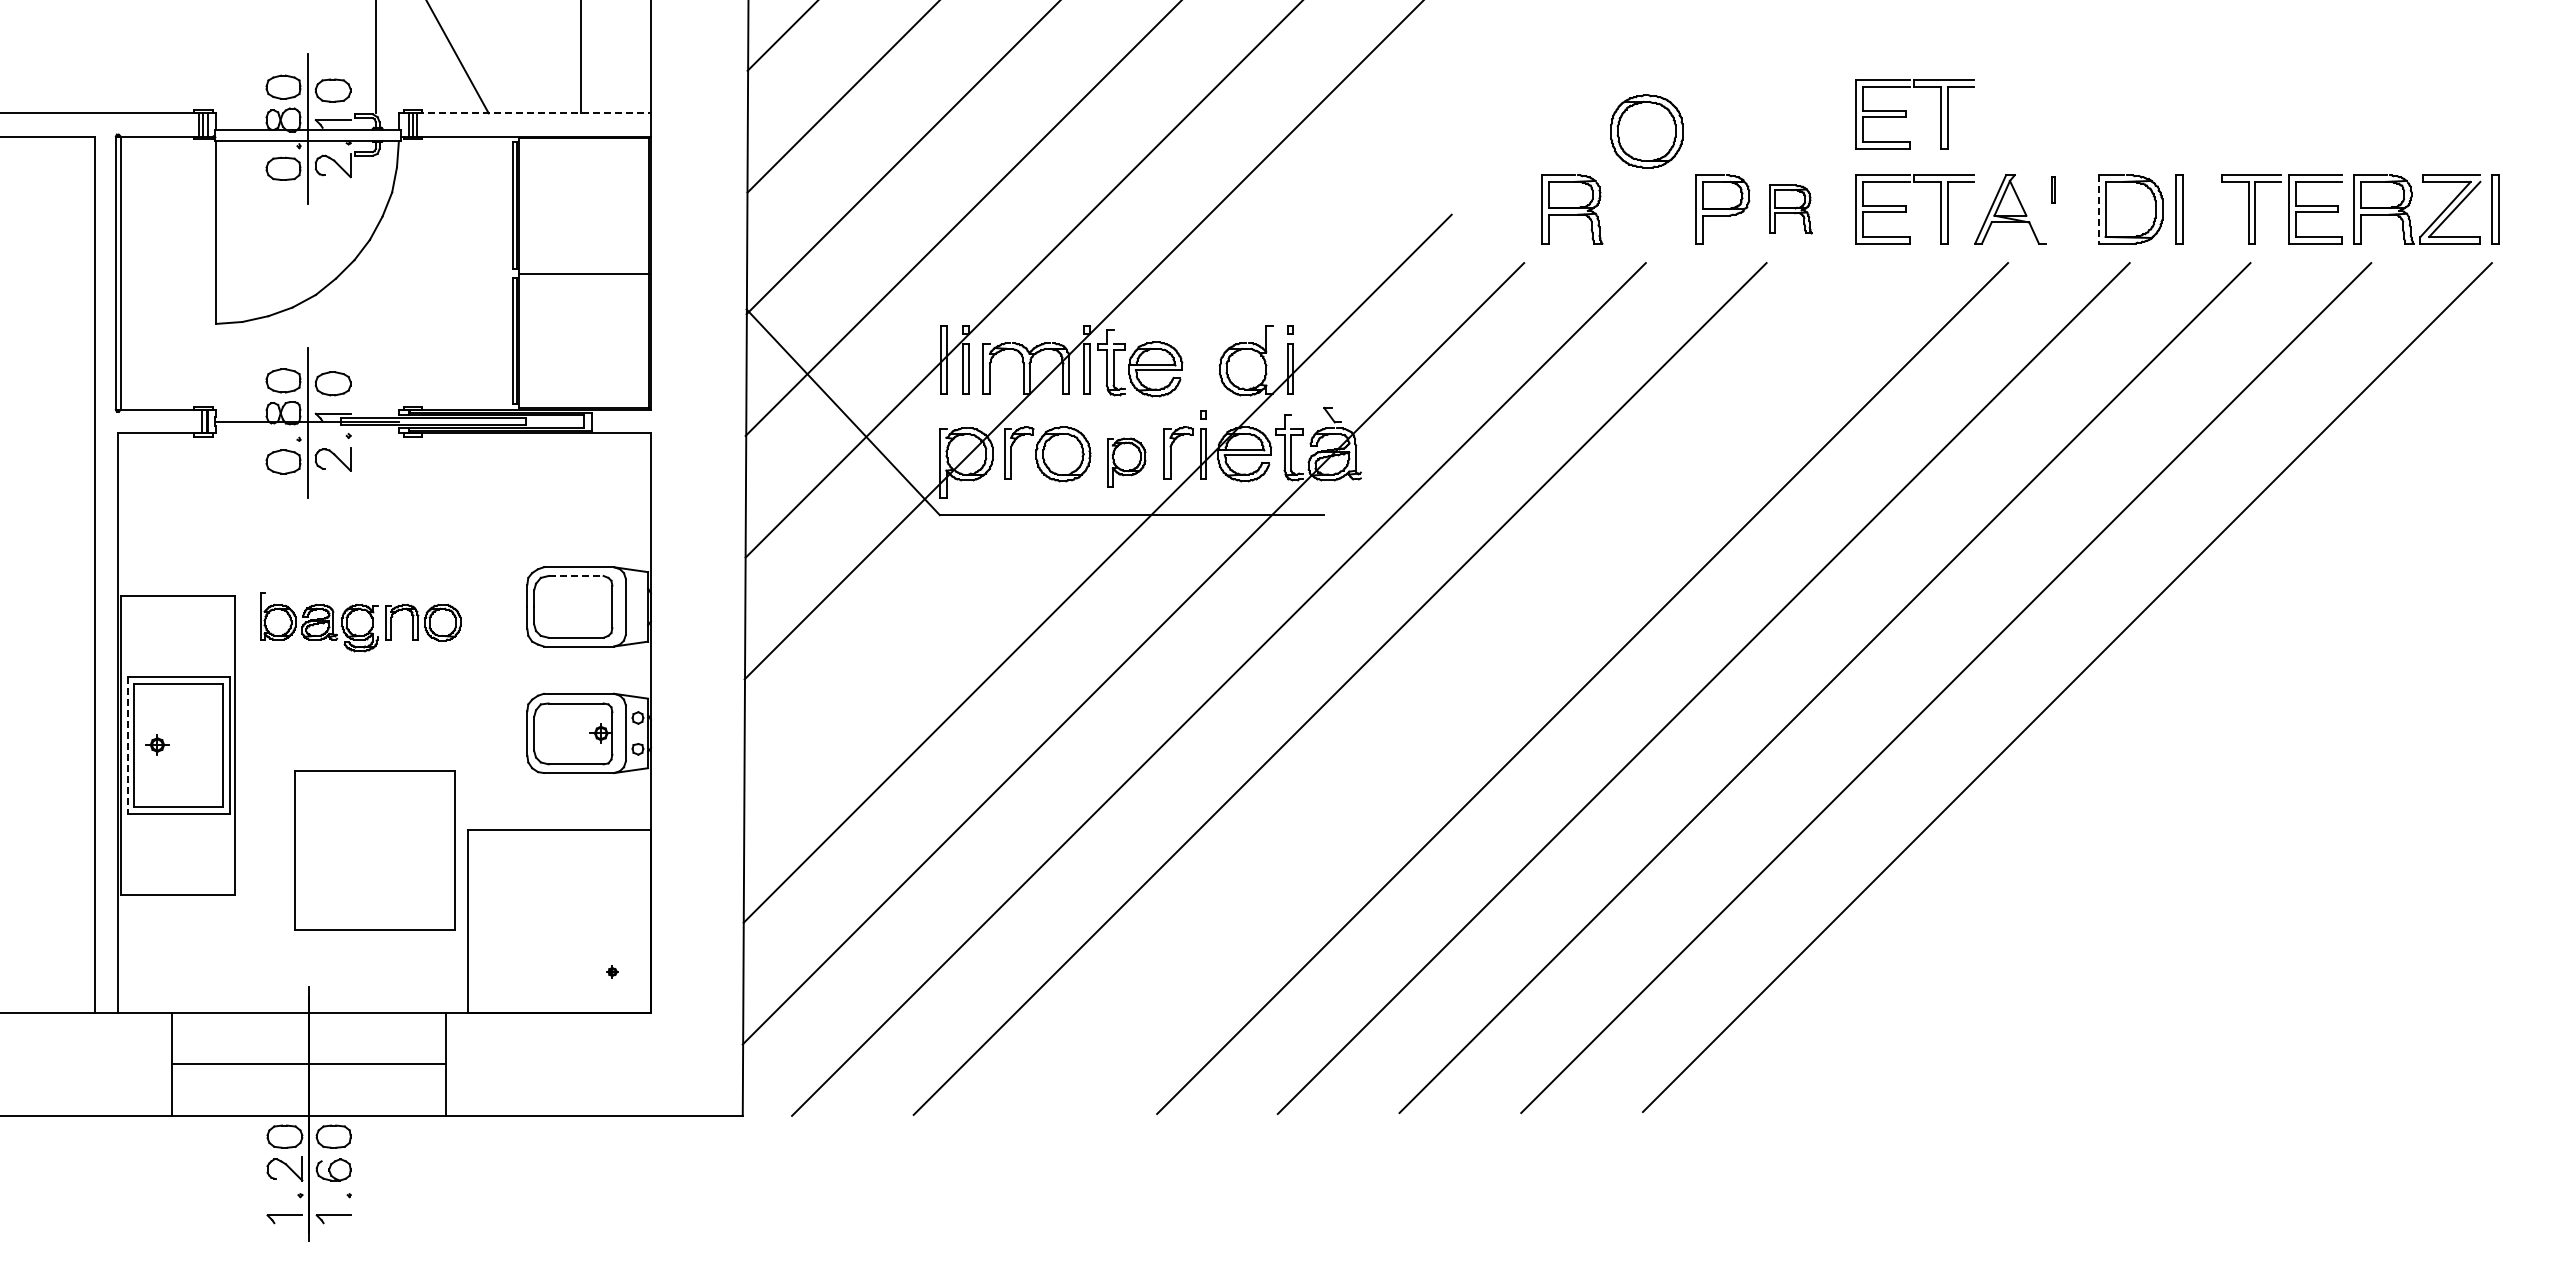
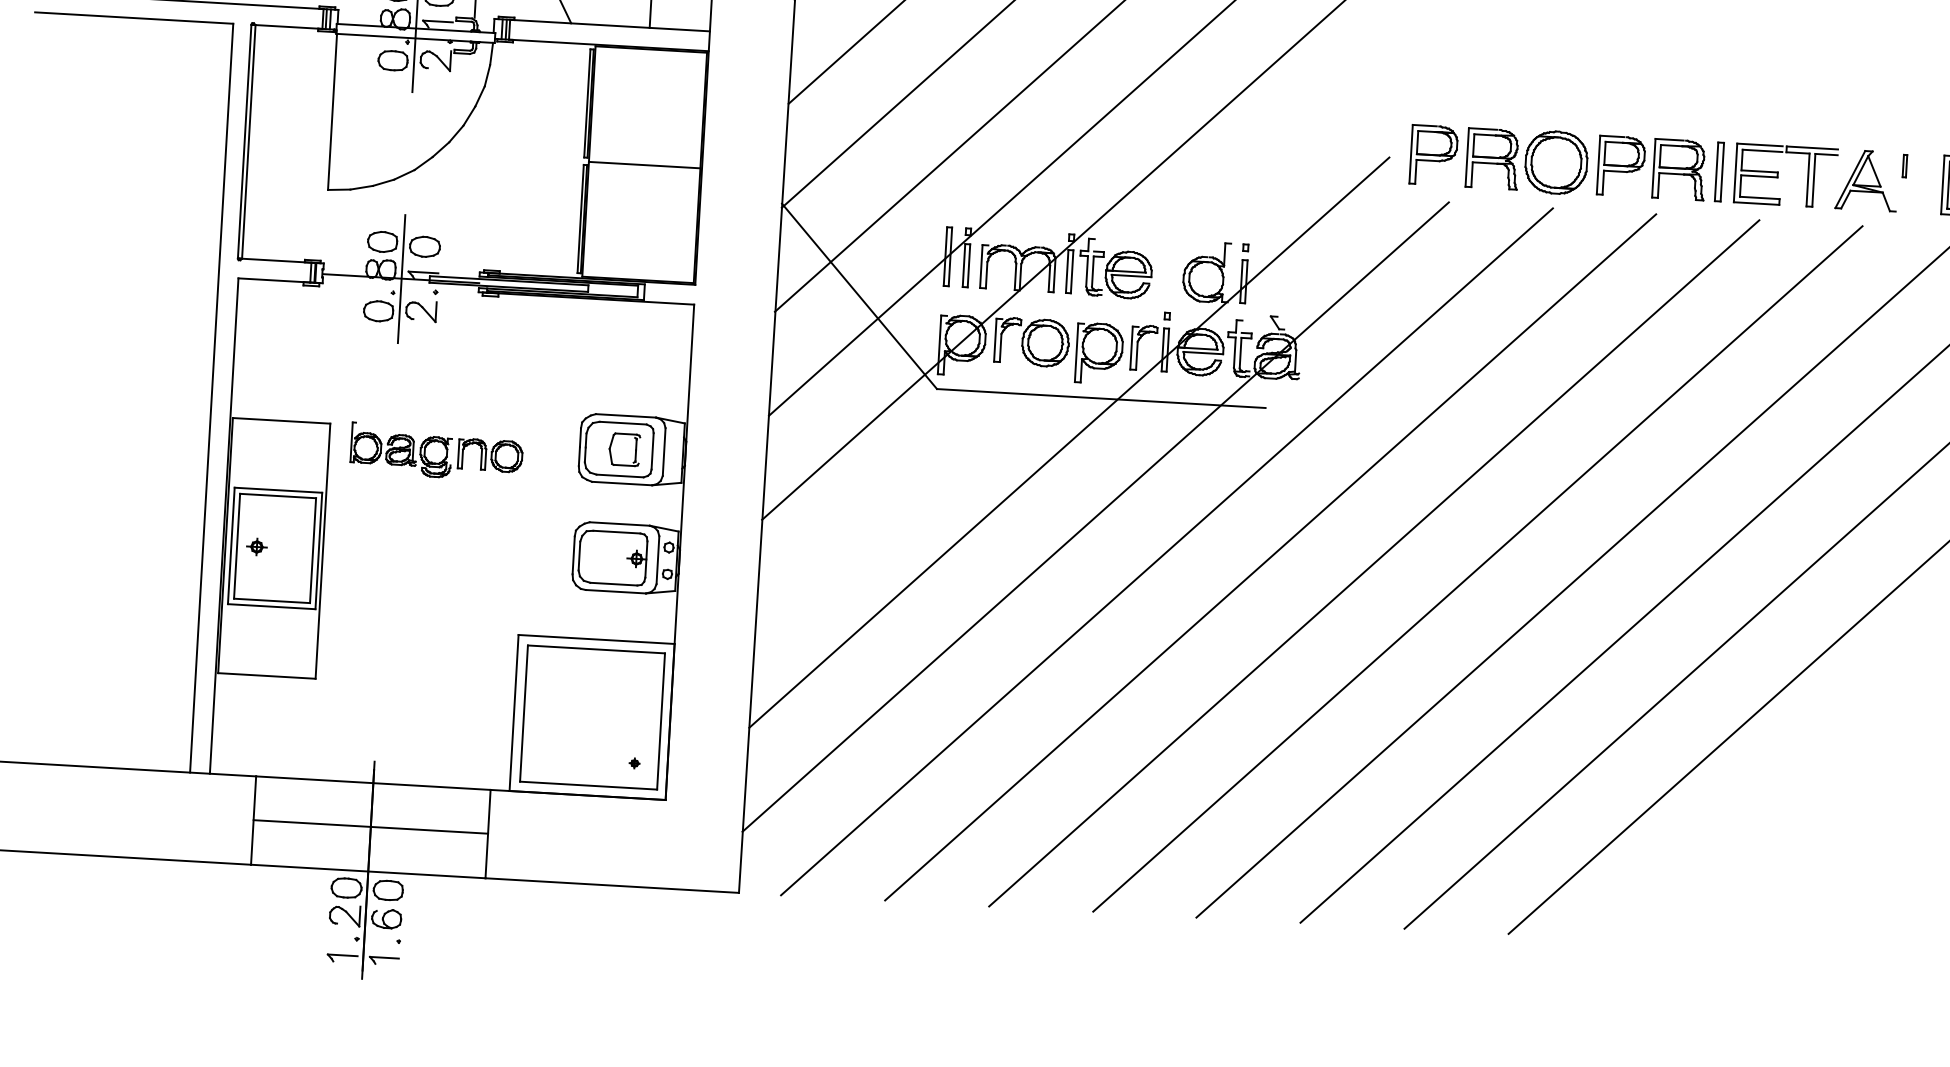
line: (534, 113) -> (610, 25), dashed -> solid
part: (1906, 114) -> (1783, 94), removed
part: (1646, 131) -> (1556, 162), moved
part: (1503, 209) -> (1433, 155), added
part: (1790, 209) -> (1679, 169), size x1.43
part: (1837, 209) -> (1719, 172), added
line: (2098, 209) -> (1942, 184), dashed -> solid
part: (1126, 462) -> (1099, 353), size x1.43
line: (576, 576) -> (623, 423), dashed -> solid
part: (592, 606) -> (635, 450), added
line: (1461, 688) -> (1374, 562), added
line: (127, 746) -> (231, 546), dashed -> solid
part: (374, 850) -> (591, 717), moved

